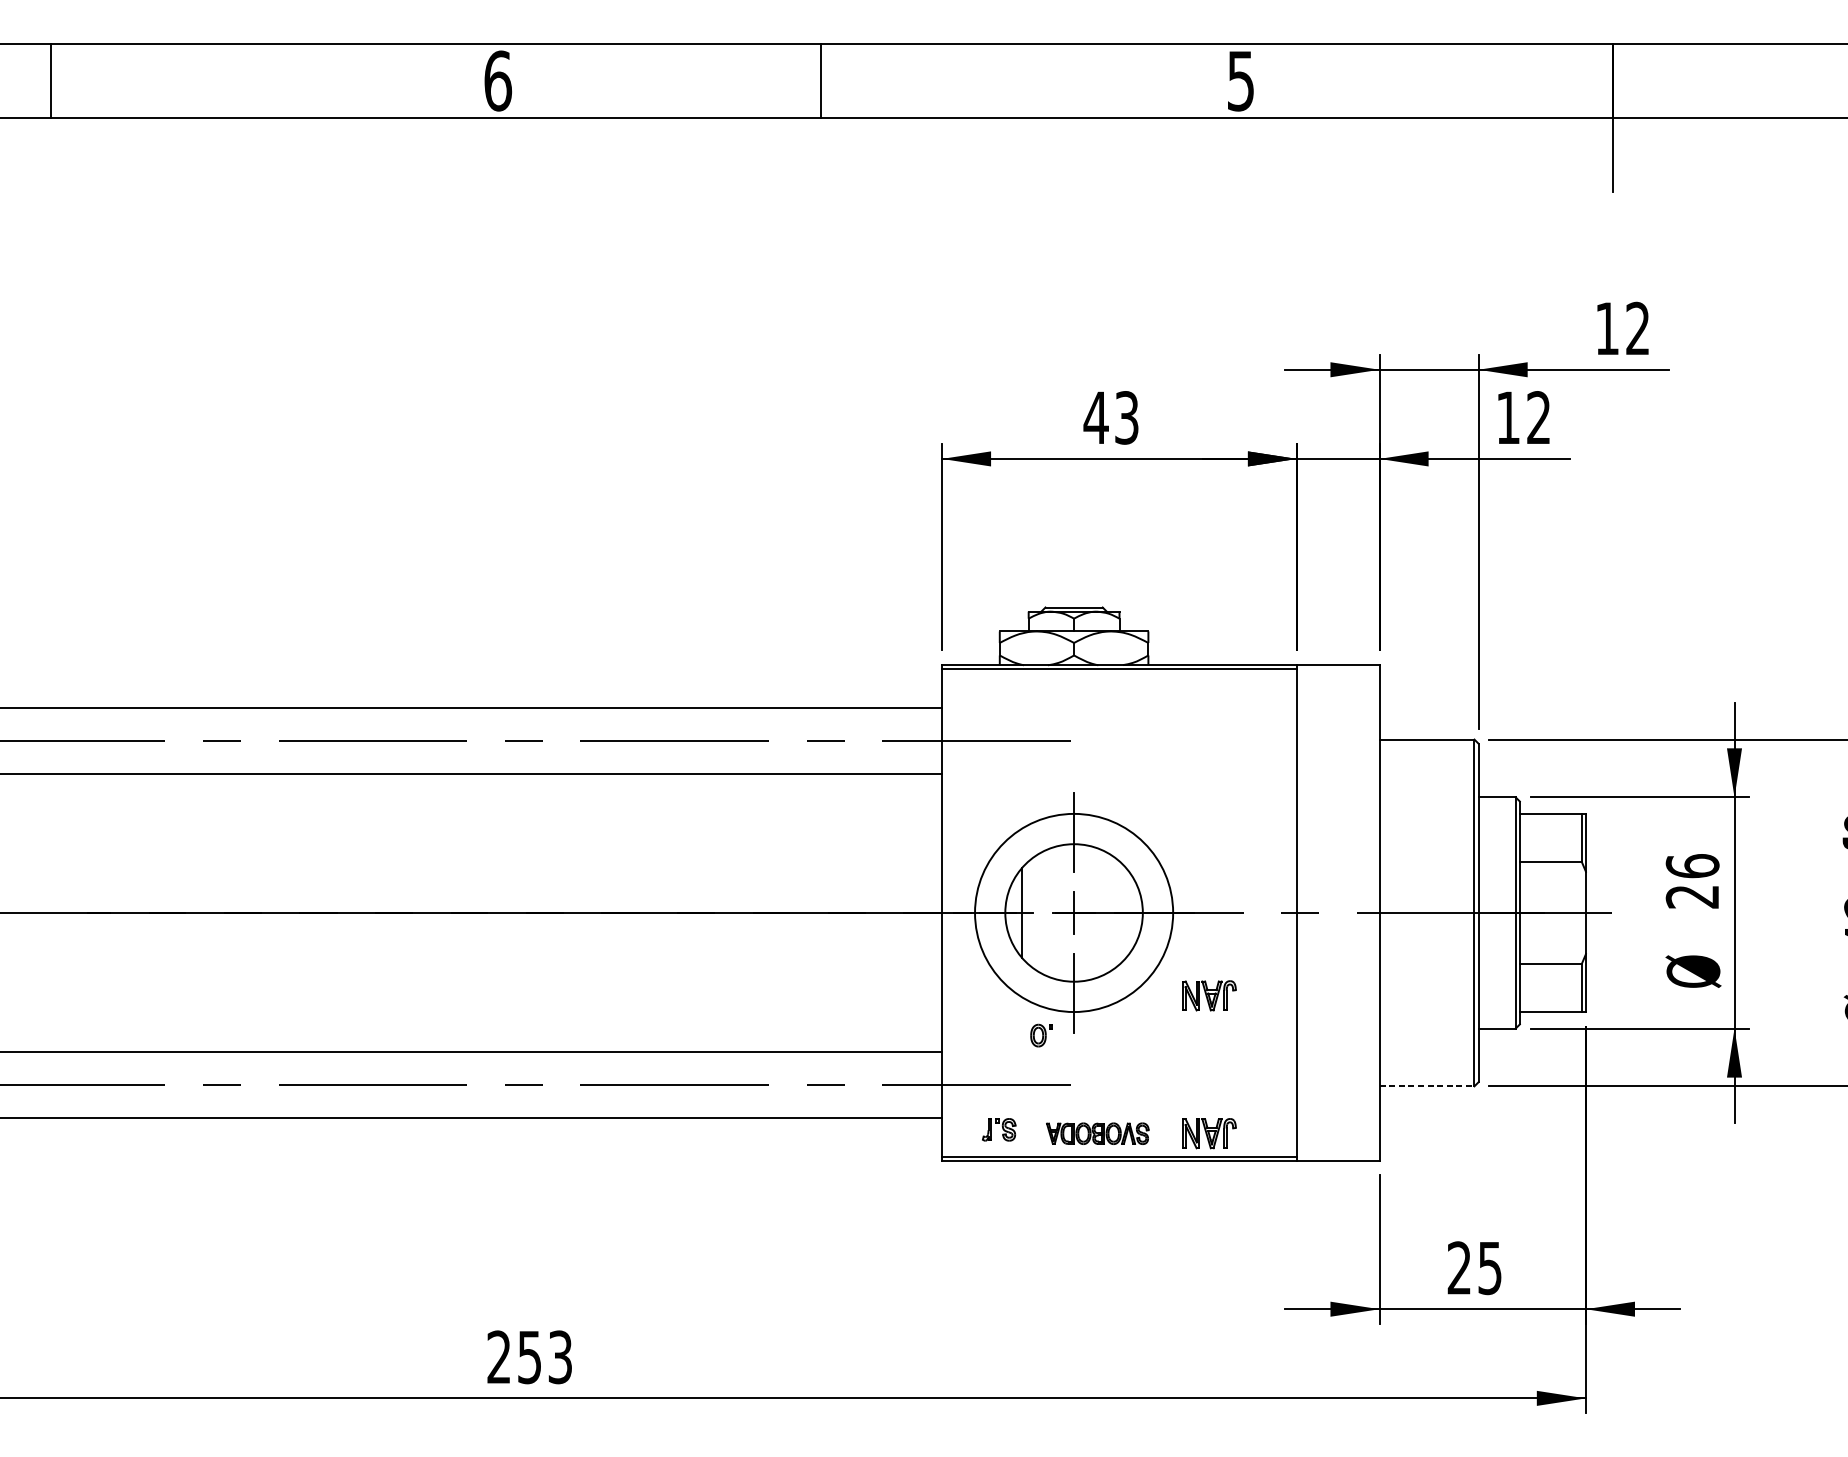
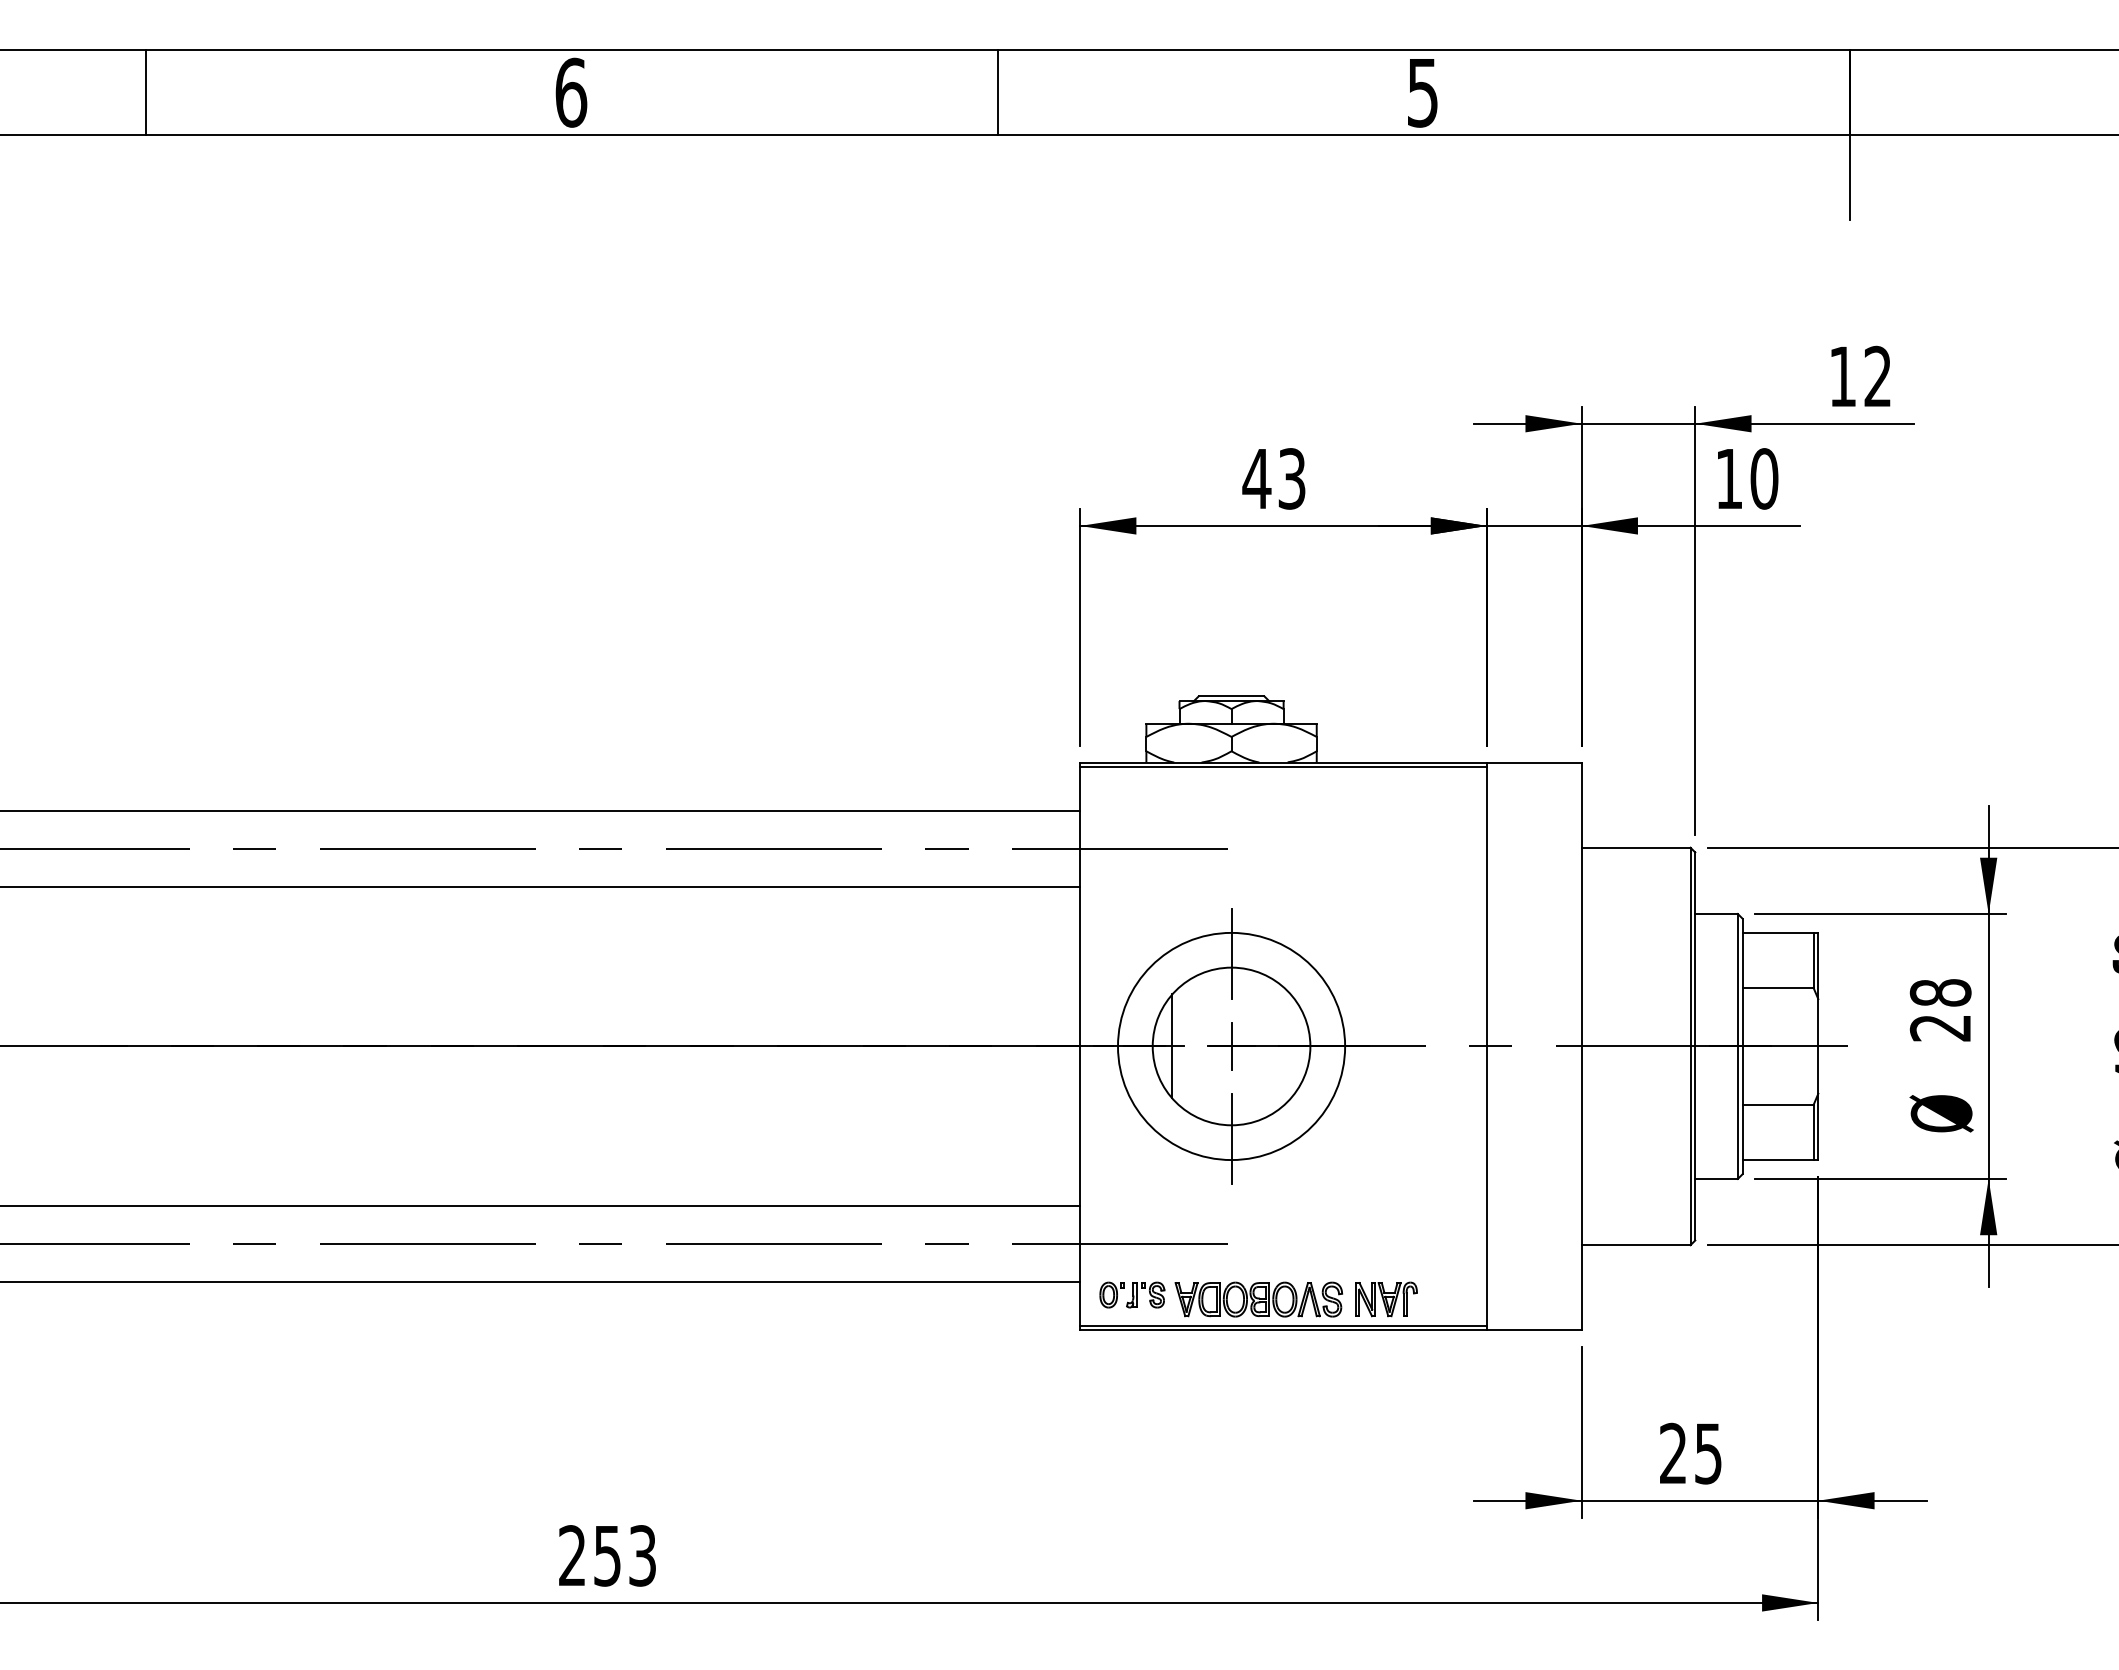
line: (51, 80) -> (146, 92), moved
line: (820, 80) -> (997, 92), moved
text: (1538, 417) -> (1764, 478), 12 -> 10
text: (1692, 865) -> (1940, 992), 26 -> 28
part: (1209, 995) -> (1386, 1141), removed
part: (1040, 1035) -> (1111, 1294), moved
line: (1427, 1086) -> (1636, 1245), dashed -> solid
part: (1097, 1133) -> (1258, 1299), size x1.43

